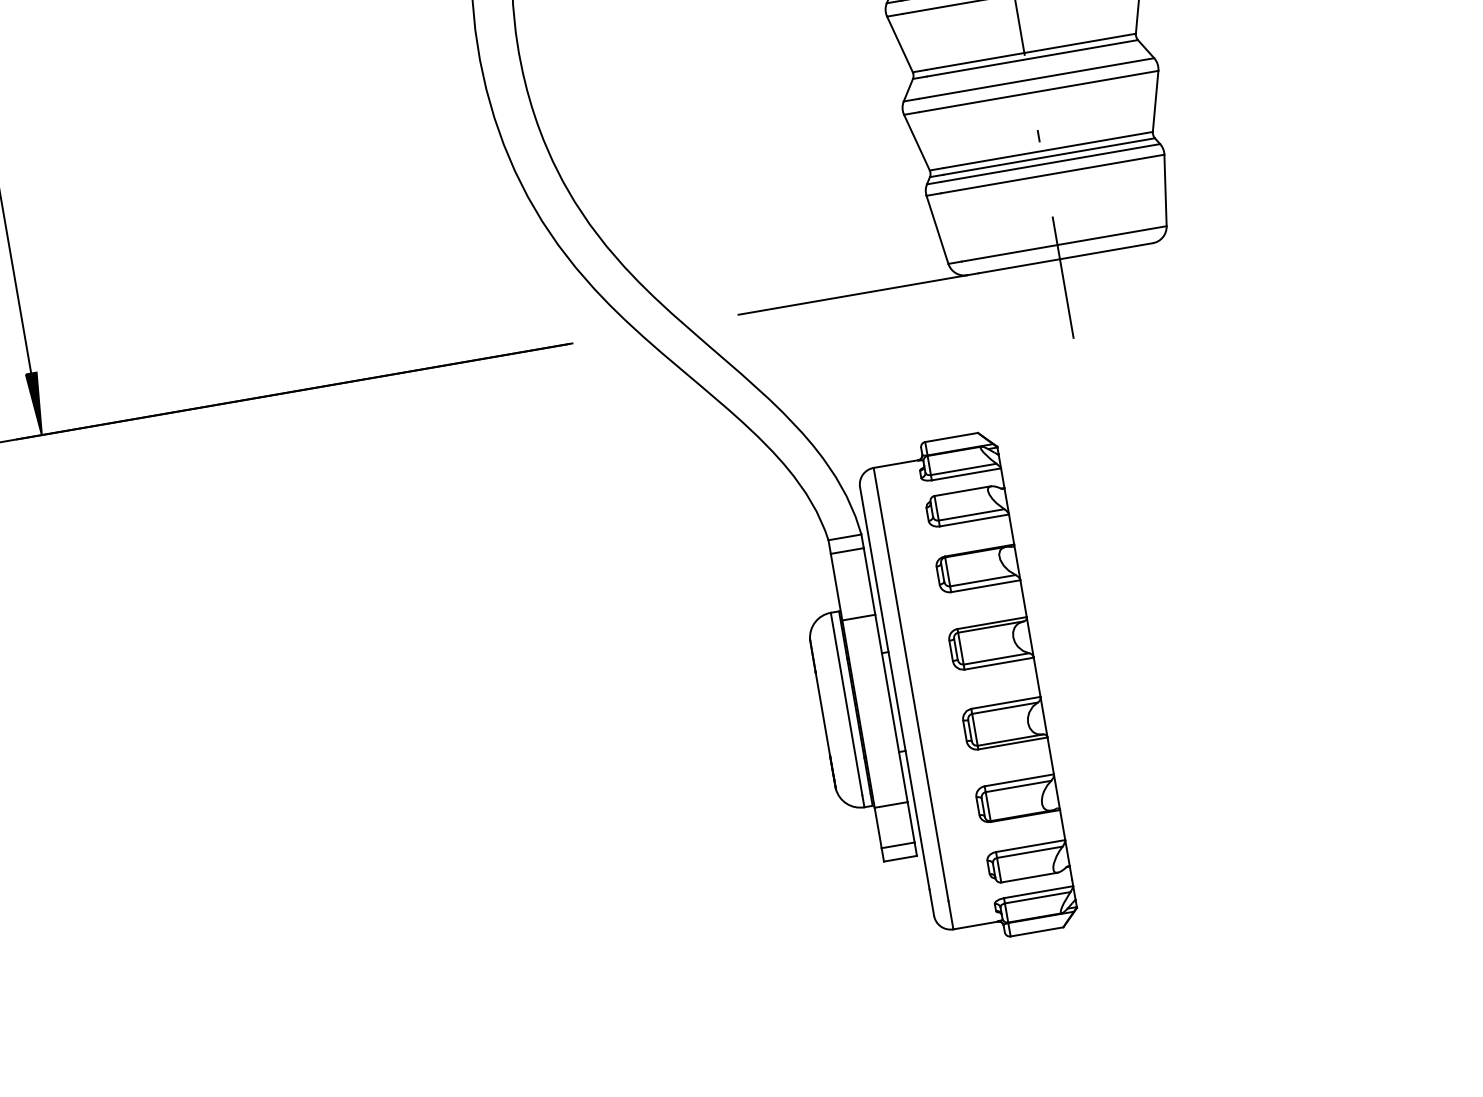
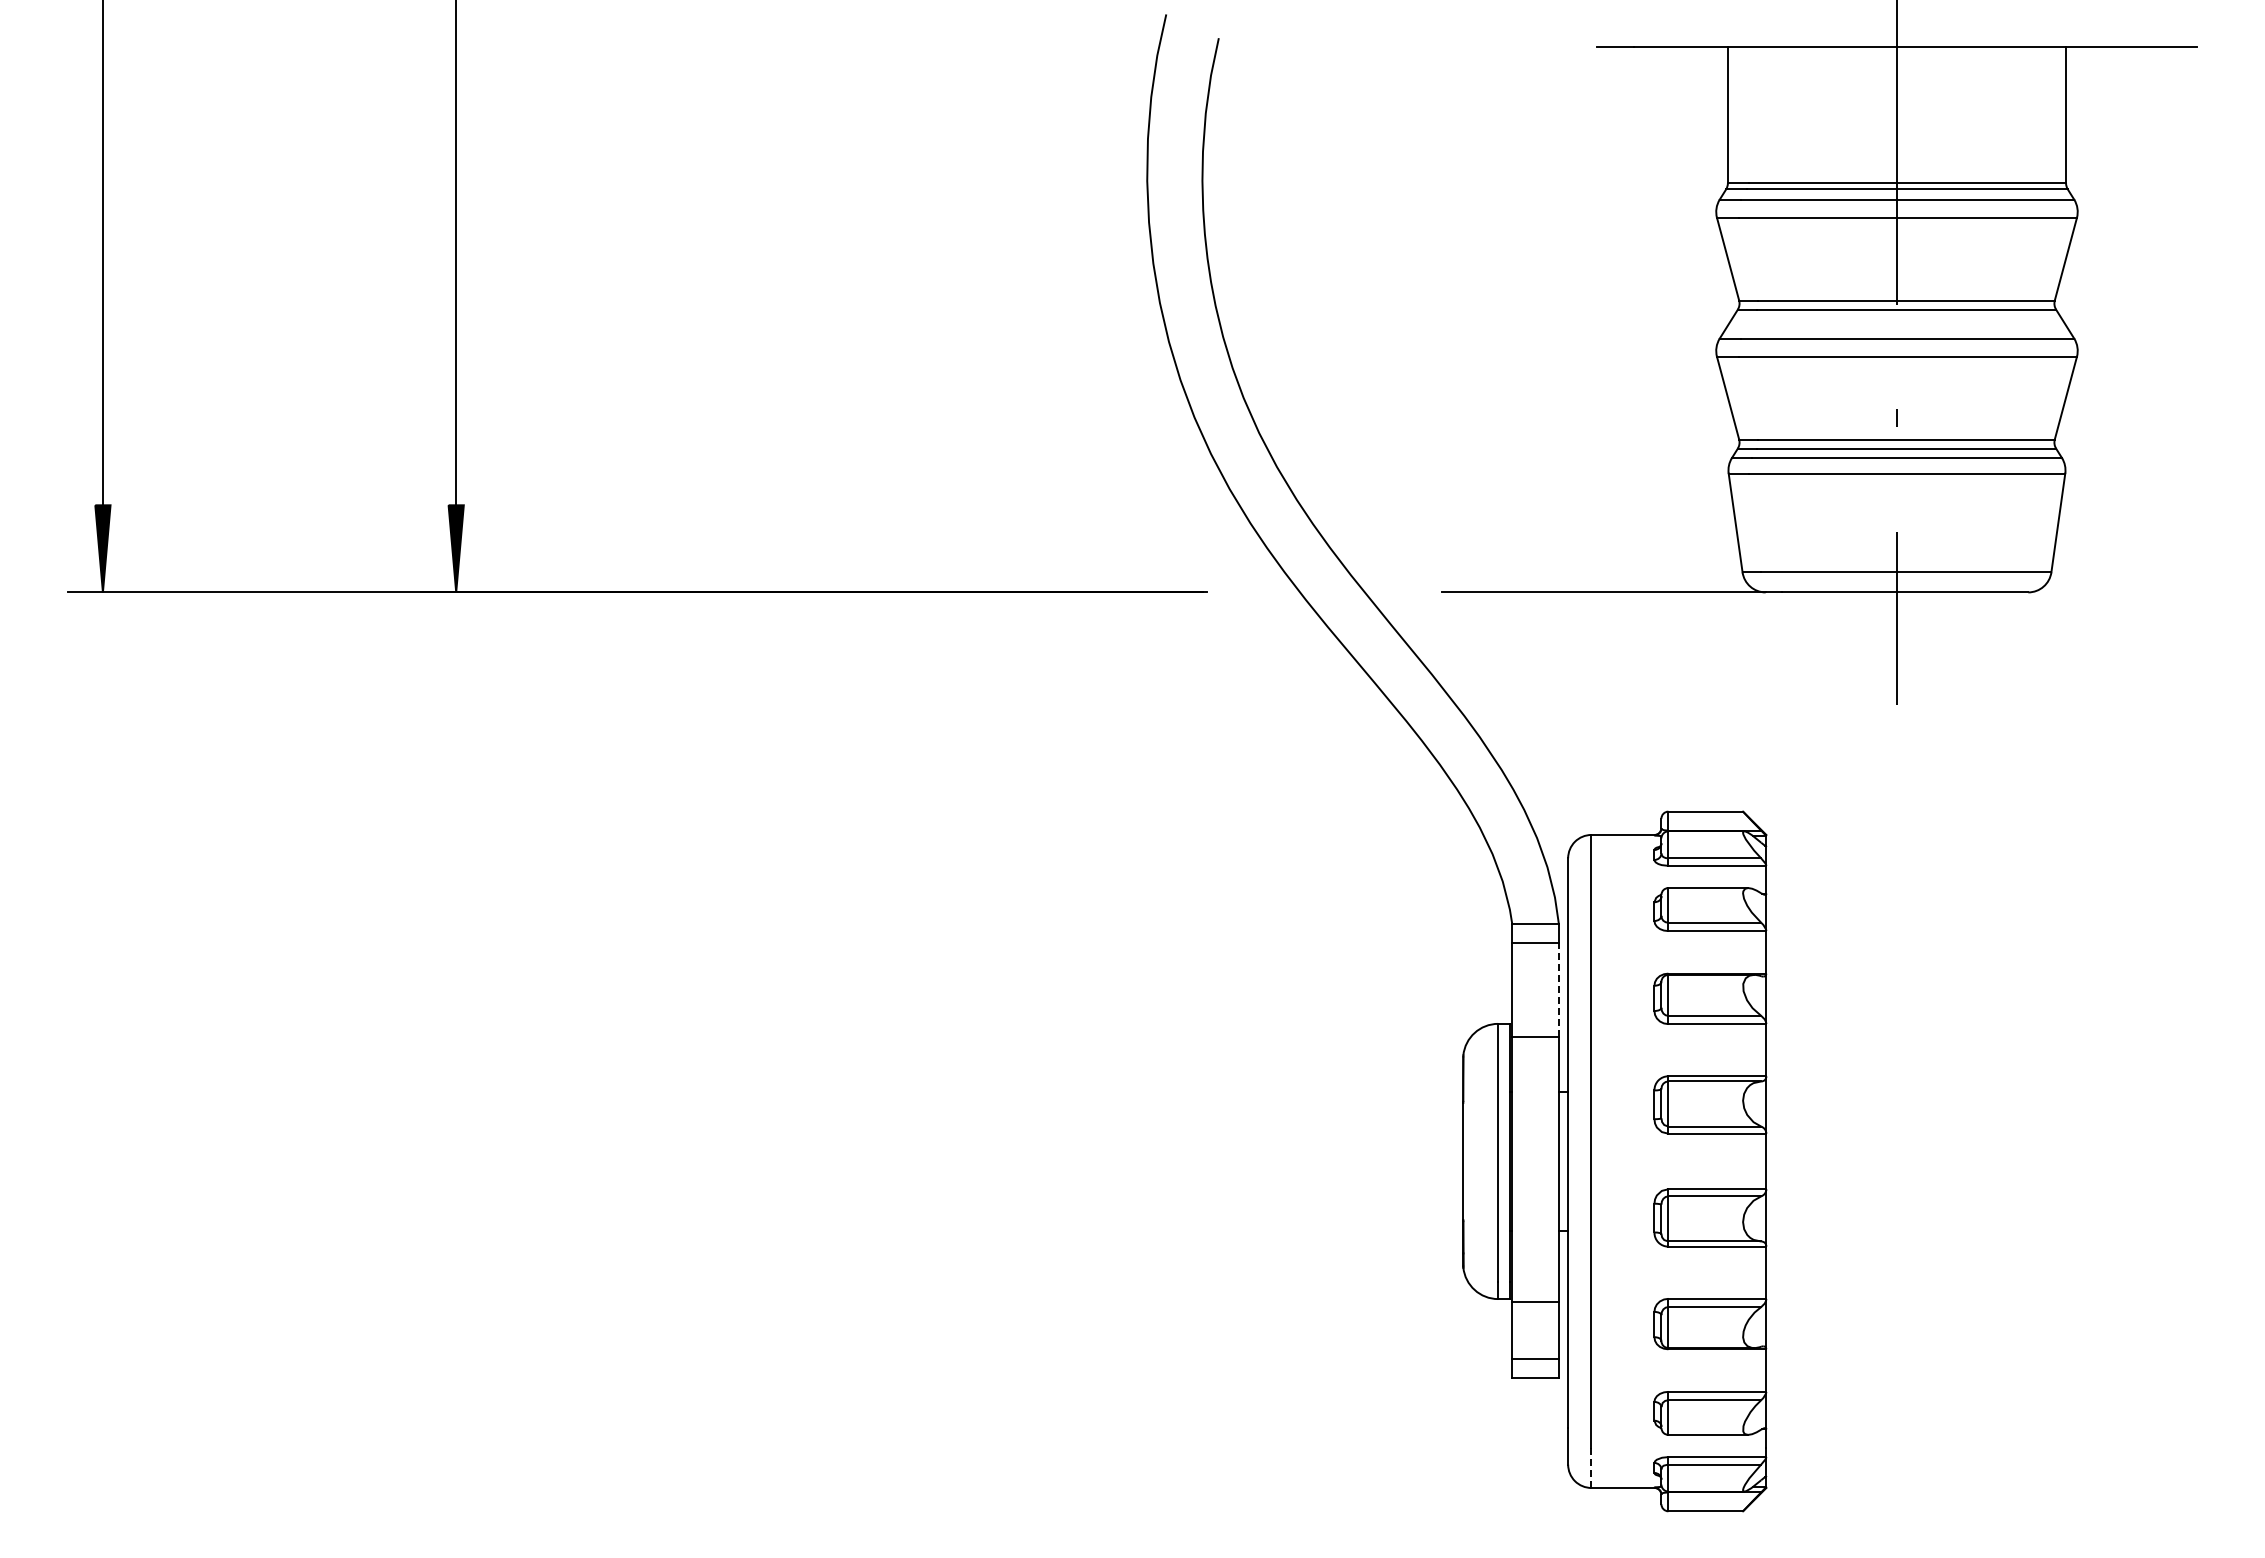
line: (869, 581) -> (1558, 989), solid -> dashed
line: (950, 914) -> (1591, 1467), solid -> dashed

